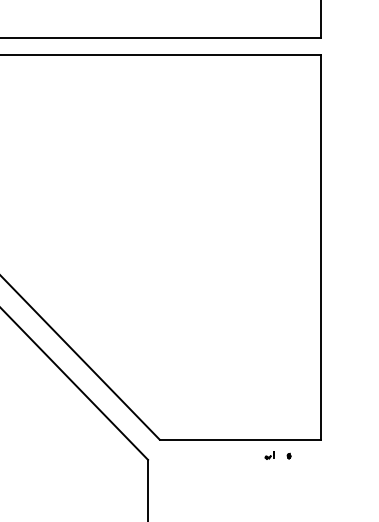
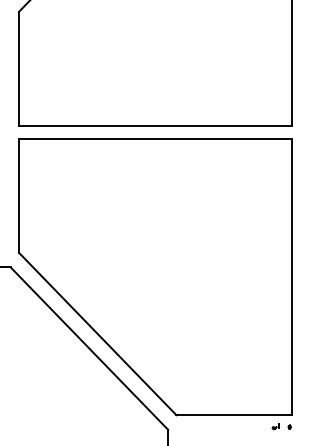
part: (277, 455) -> (281, 426), moved

